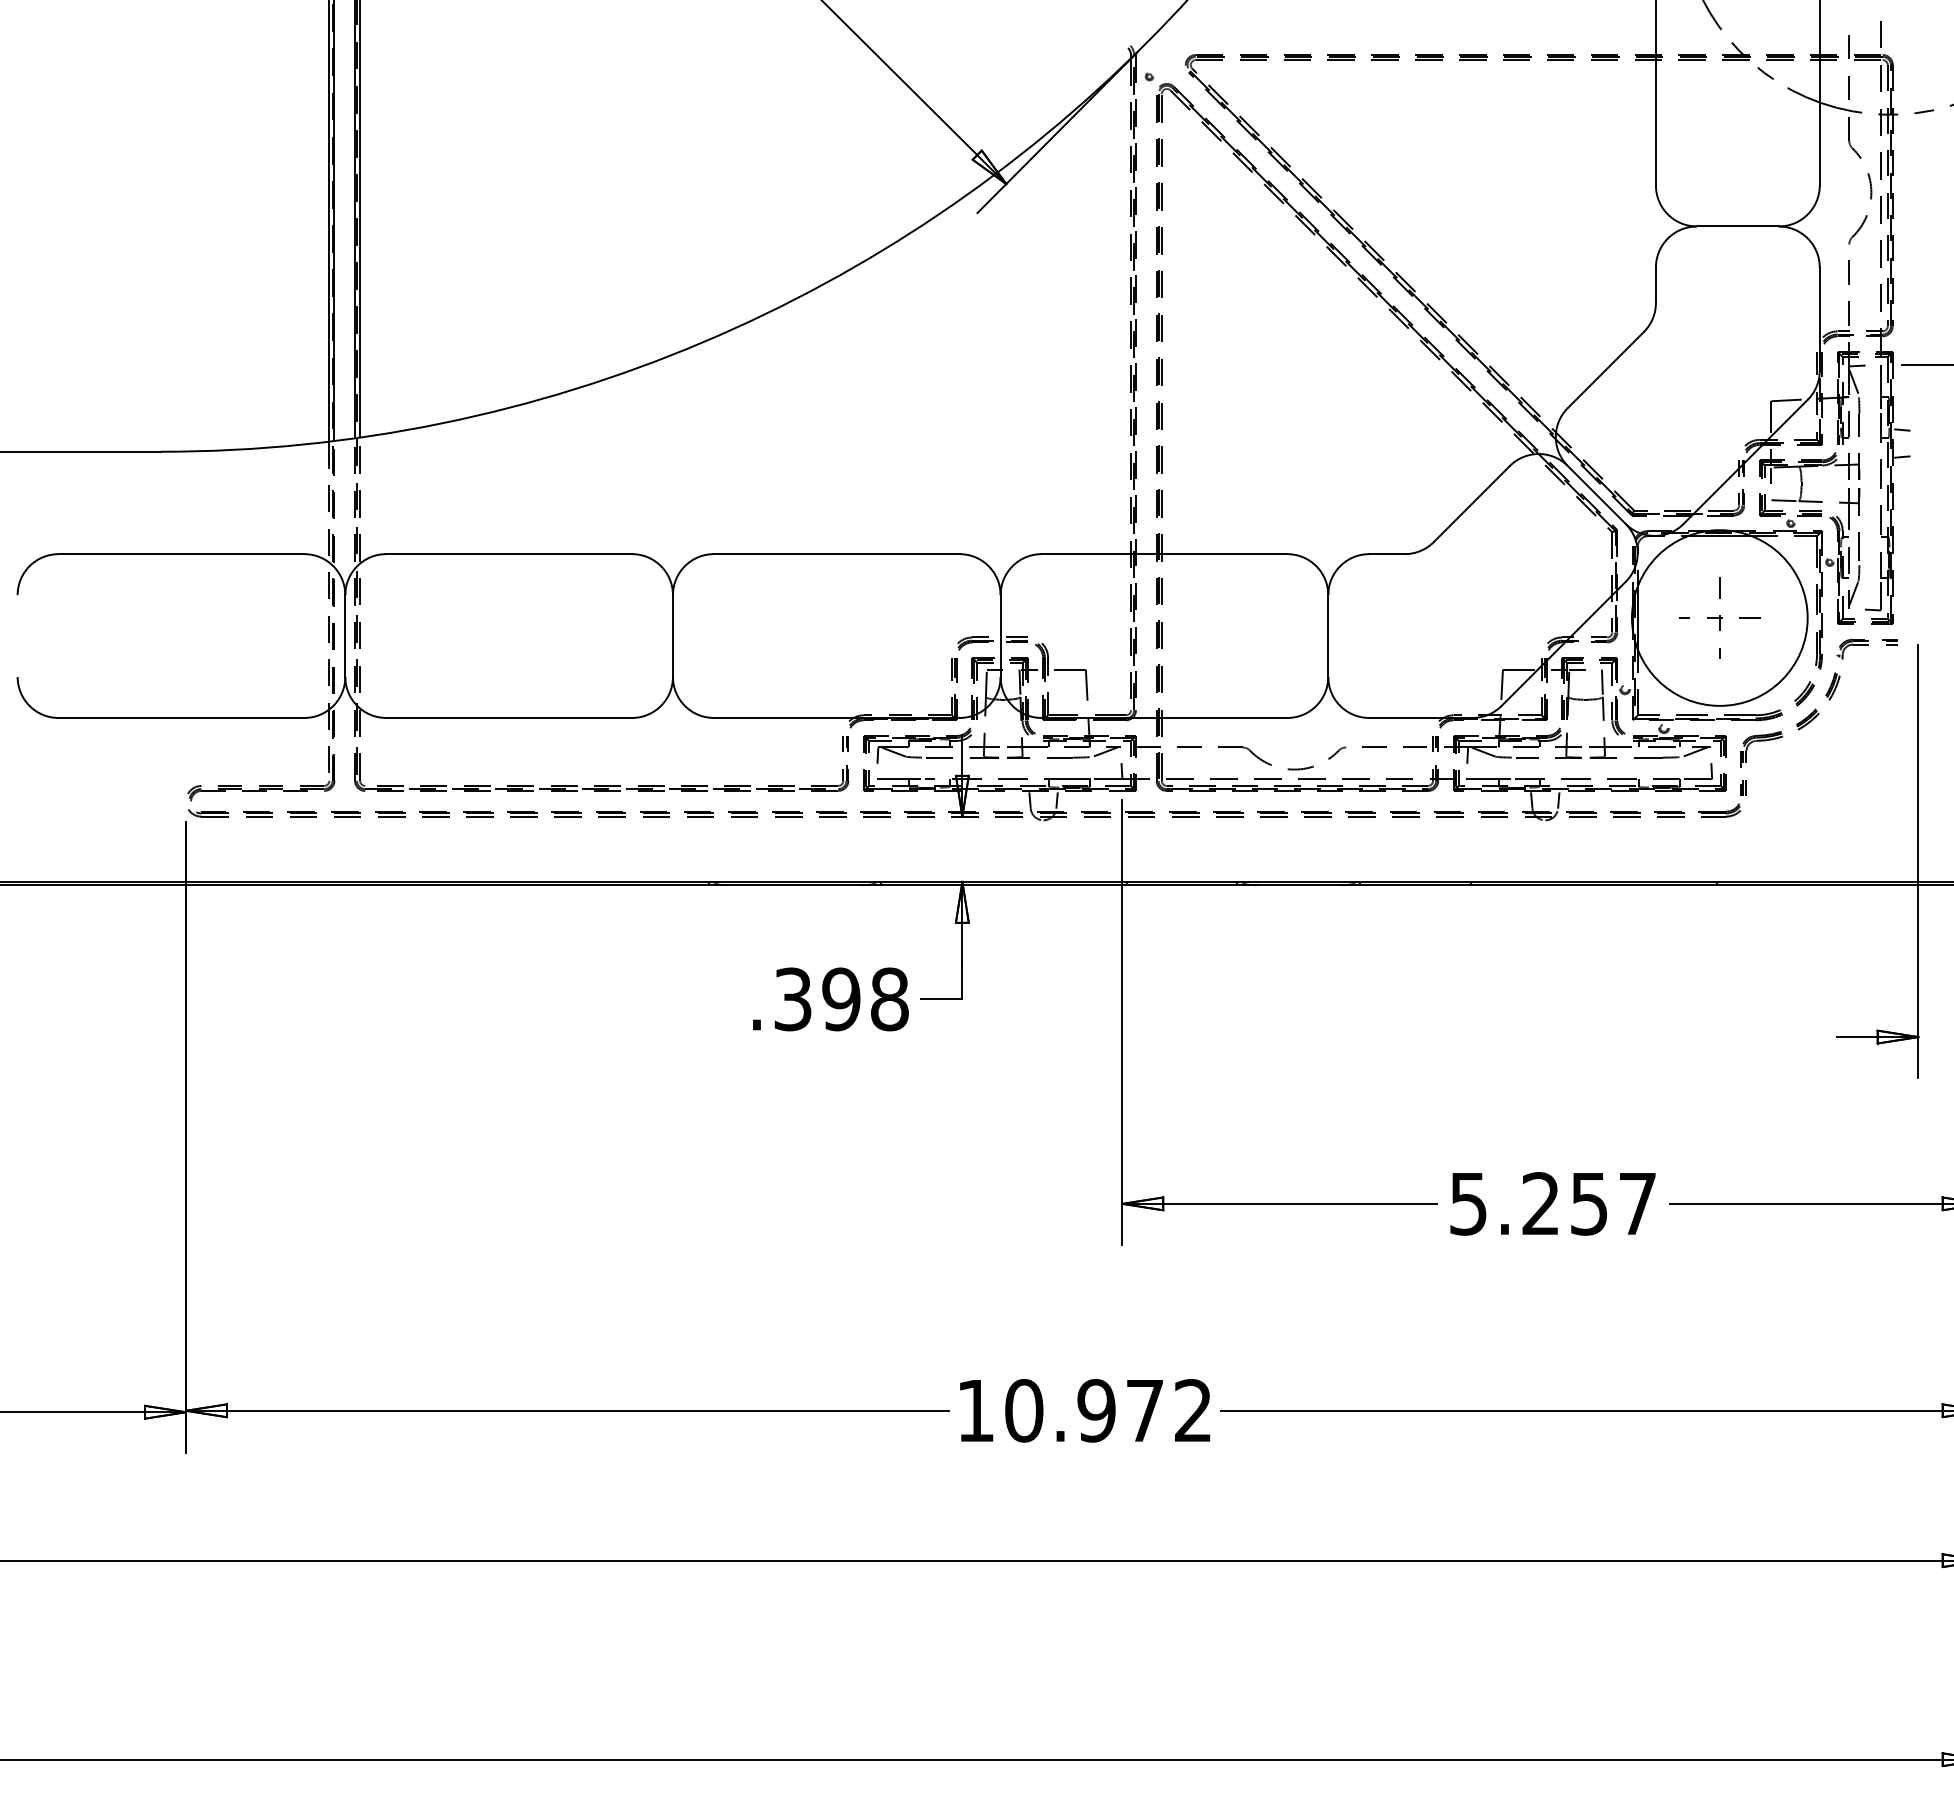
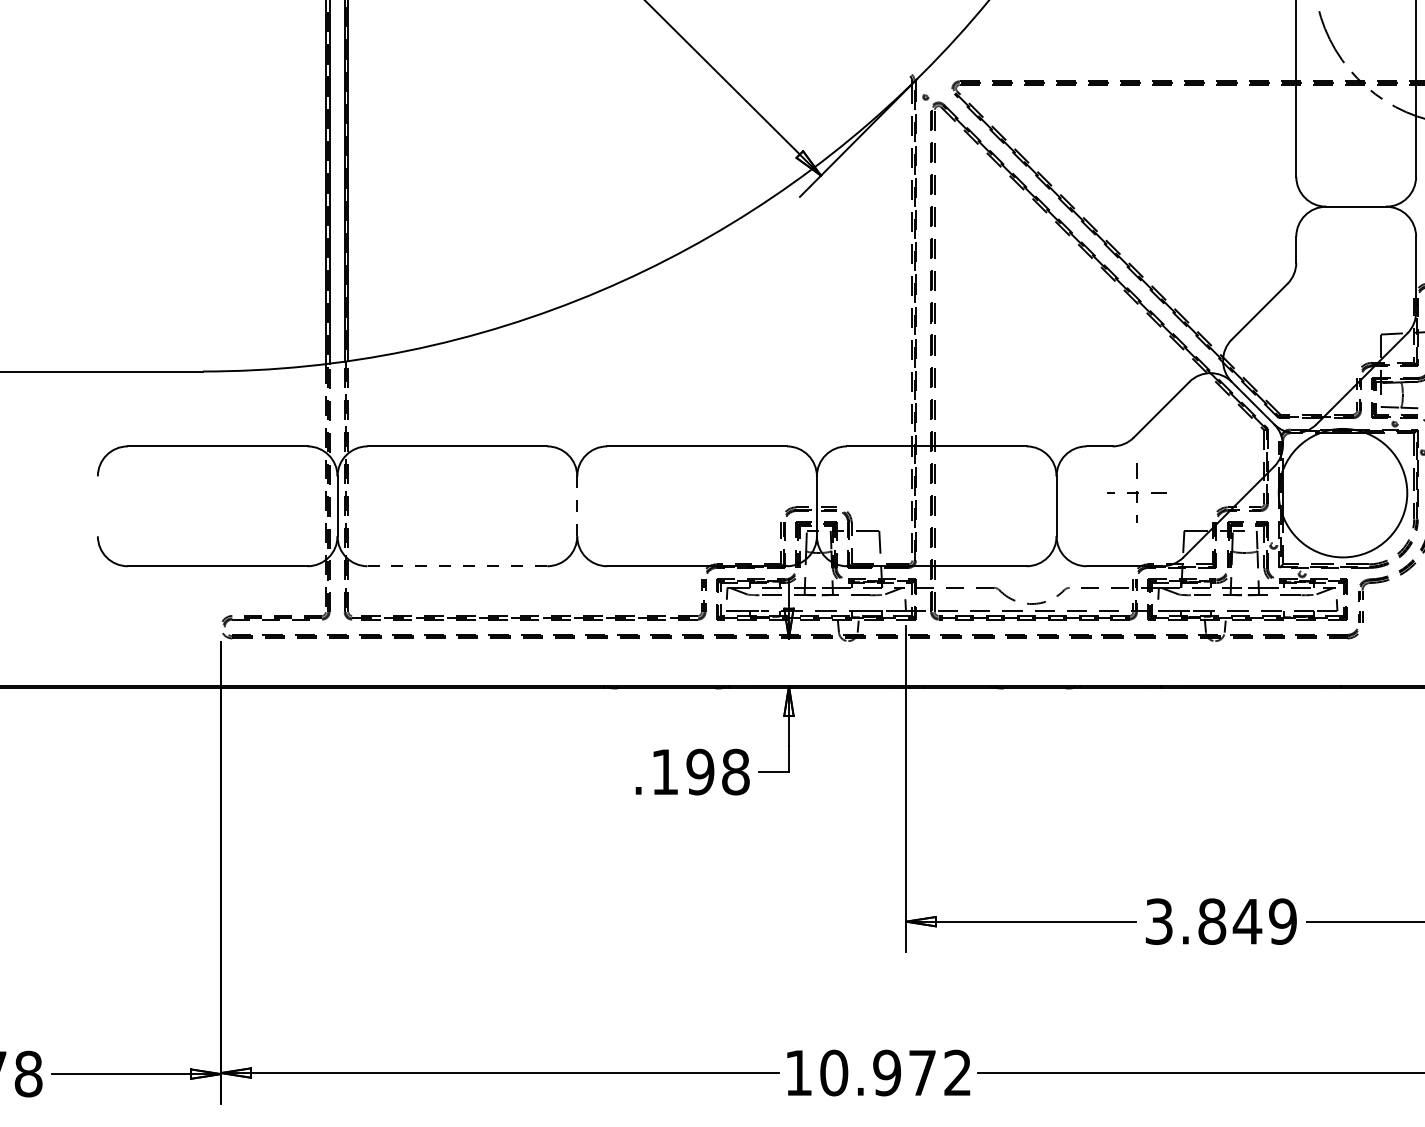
part: (1719, 617) -> (1136, 492), moved
line: (672, 636) -> (576, 506), solid -> dashed
line: (509, 717) -> (457, 565), solid -> dashed
text: (792, 999) -> (664, 772), .398 -> .198
text: (1553, 1203) -> (1221, 921), 5.257 -> 3.849

